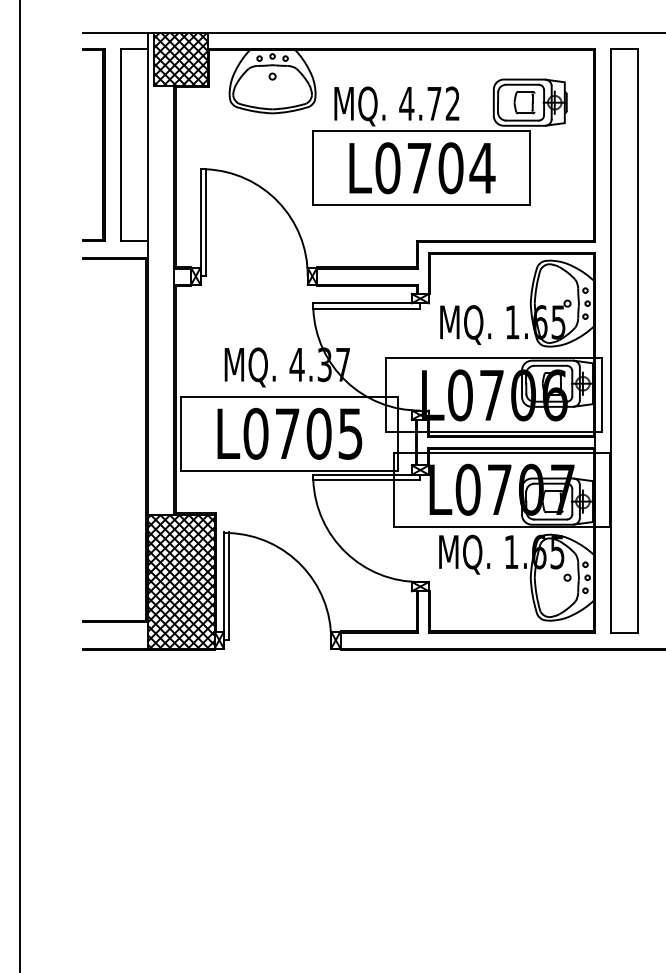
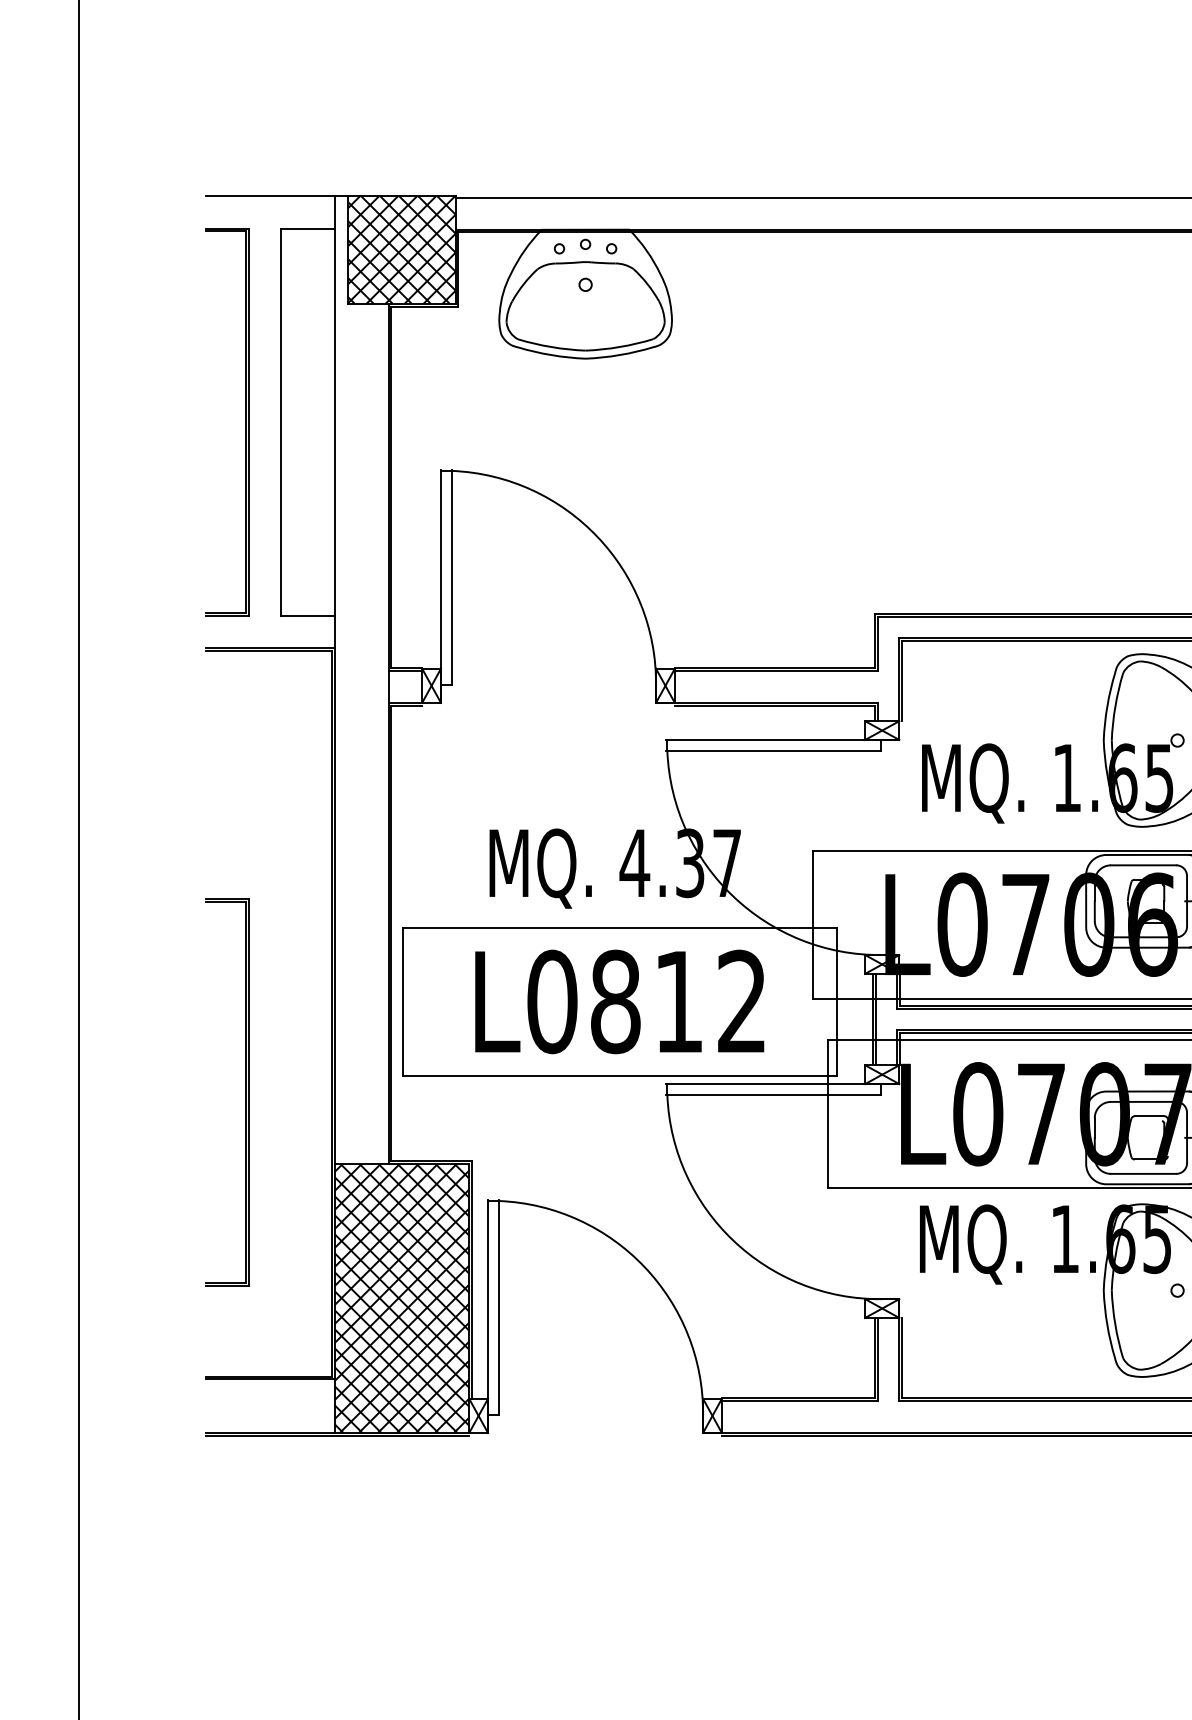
part: (439, 141) -> (920, 415), removed
text: (318, 433) -> (677, 1001), L0705 -> L0812
part: (102, 478) -> (244, 1091), added

